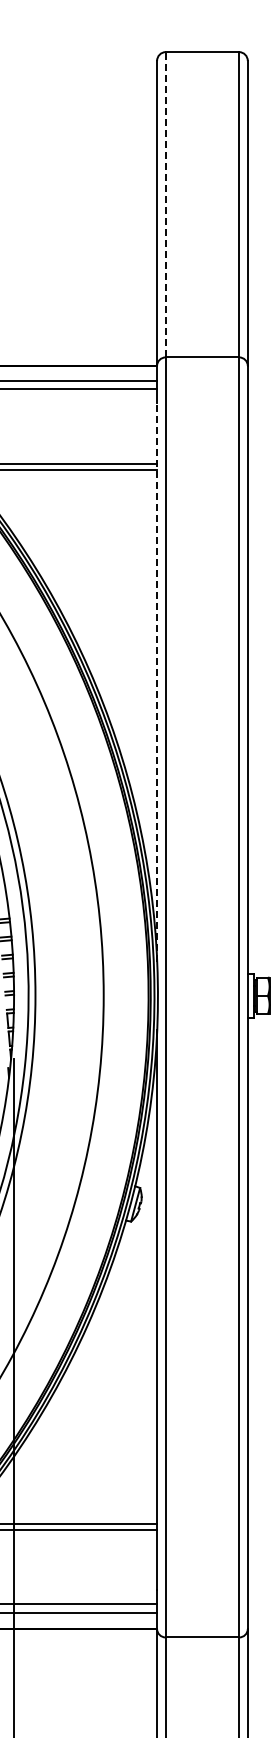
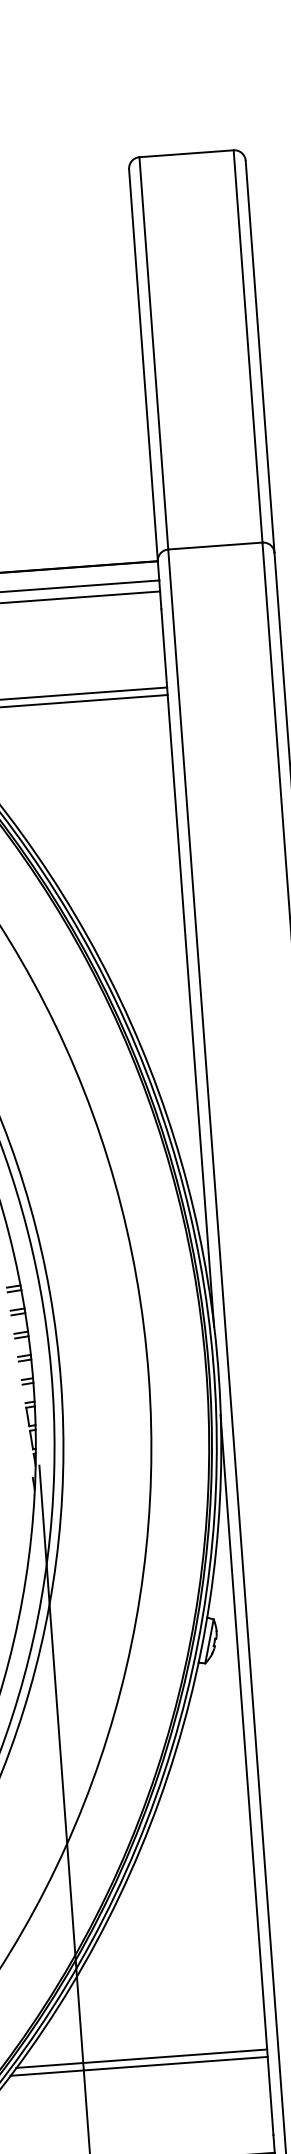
line: (165, 204) -> (153, 353), dashed -> solid
line: (157, 681) -> (188, 966), dashed -> solid

